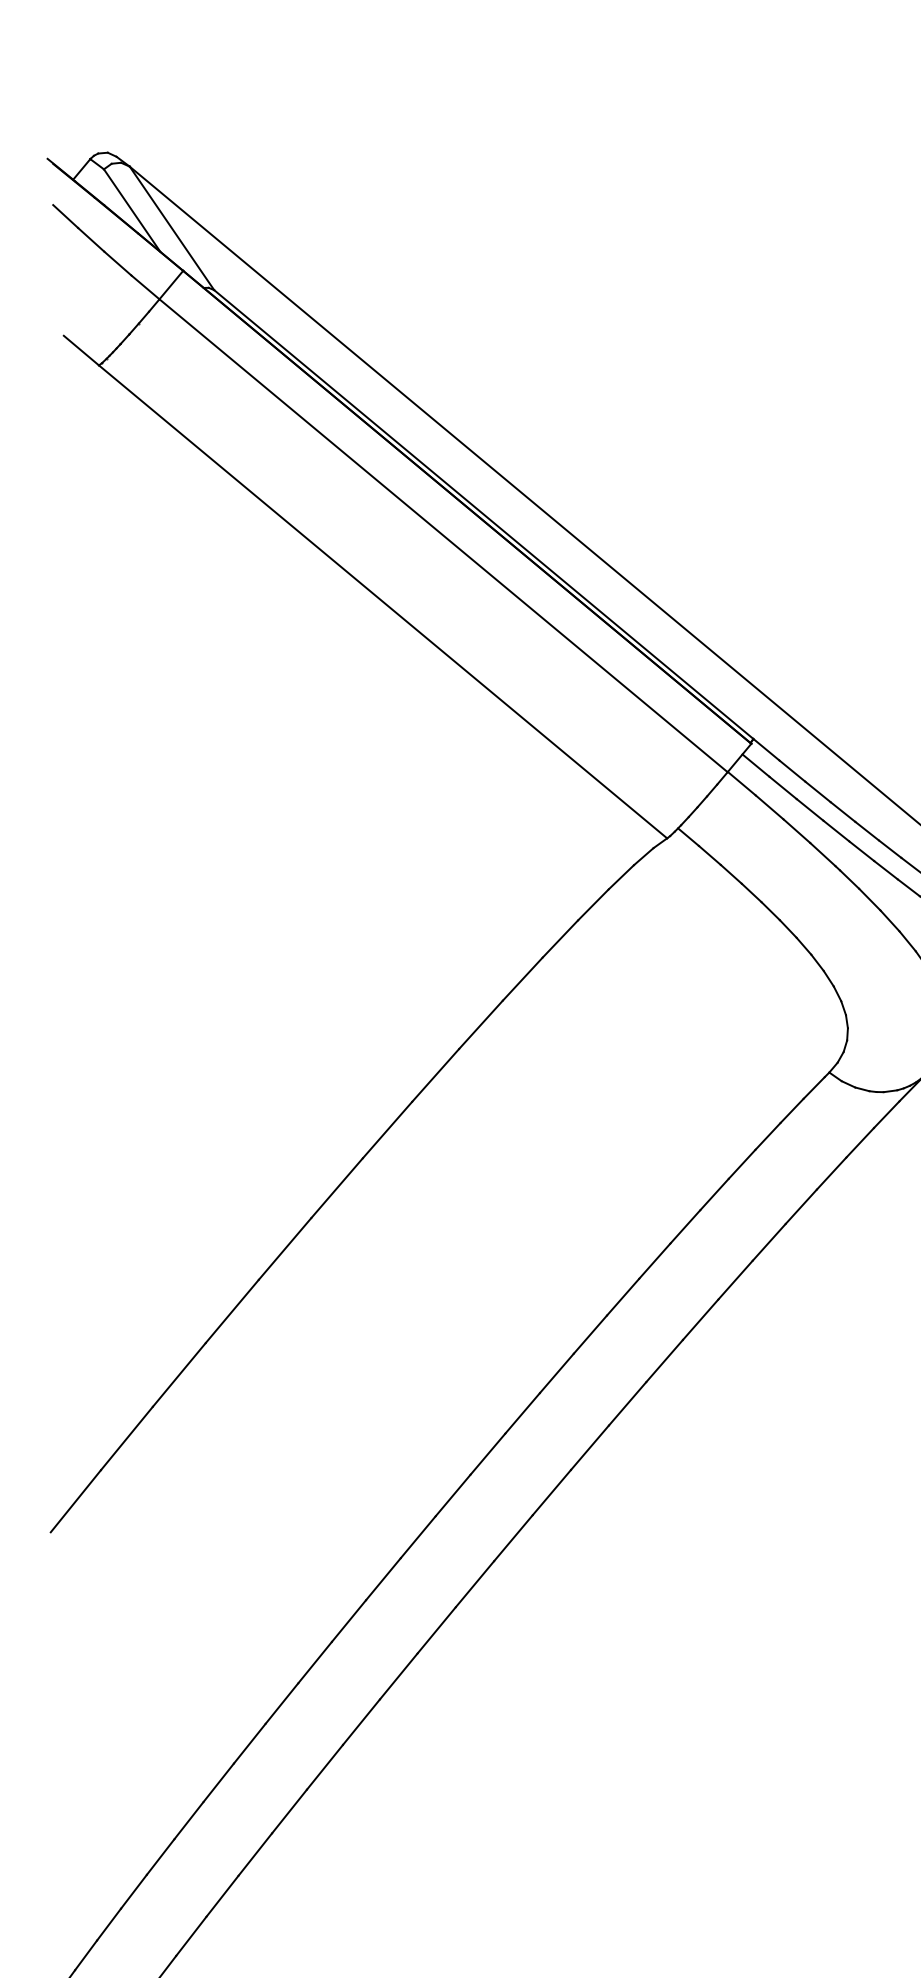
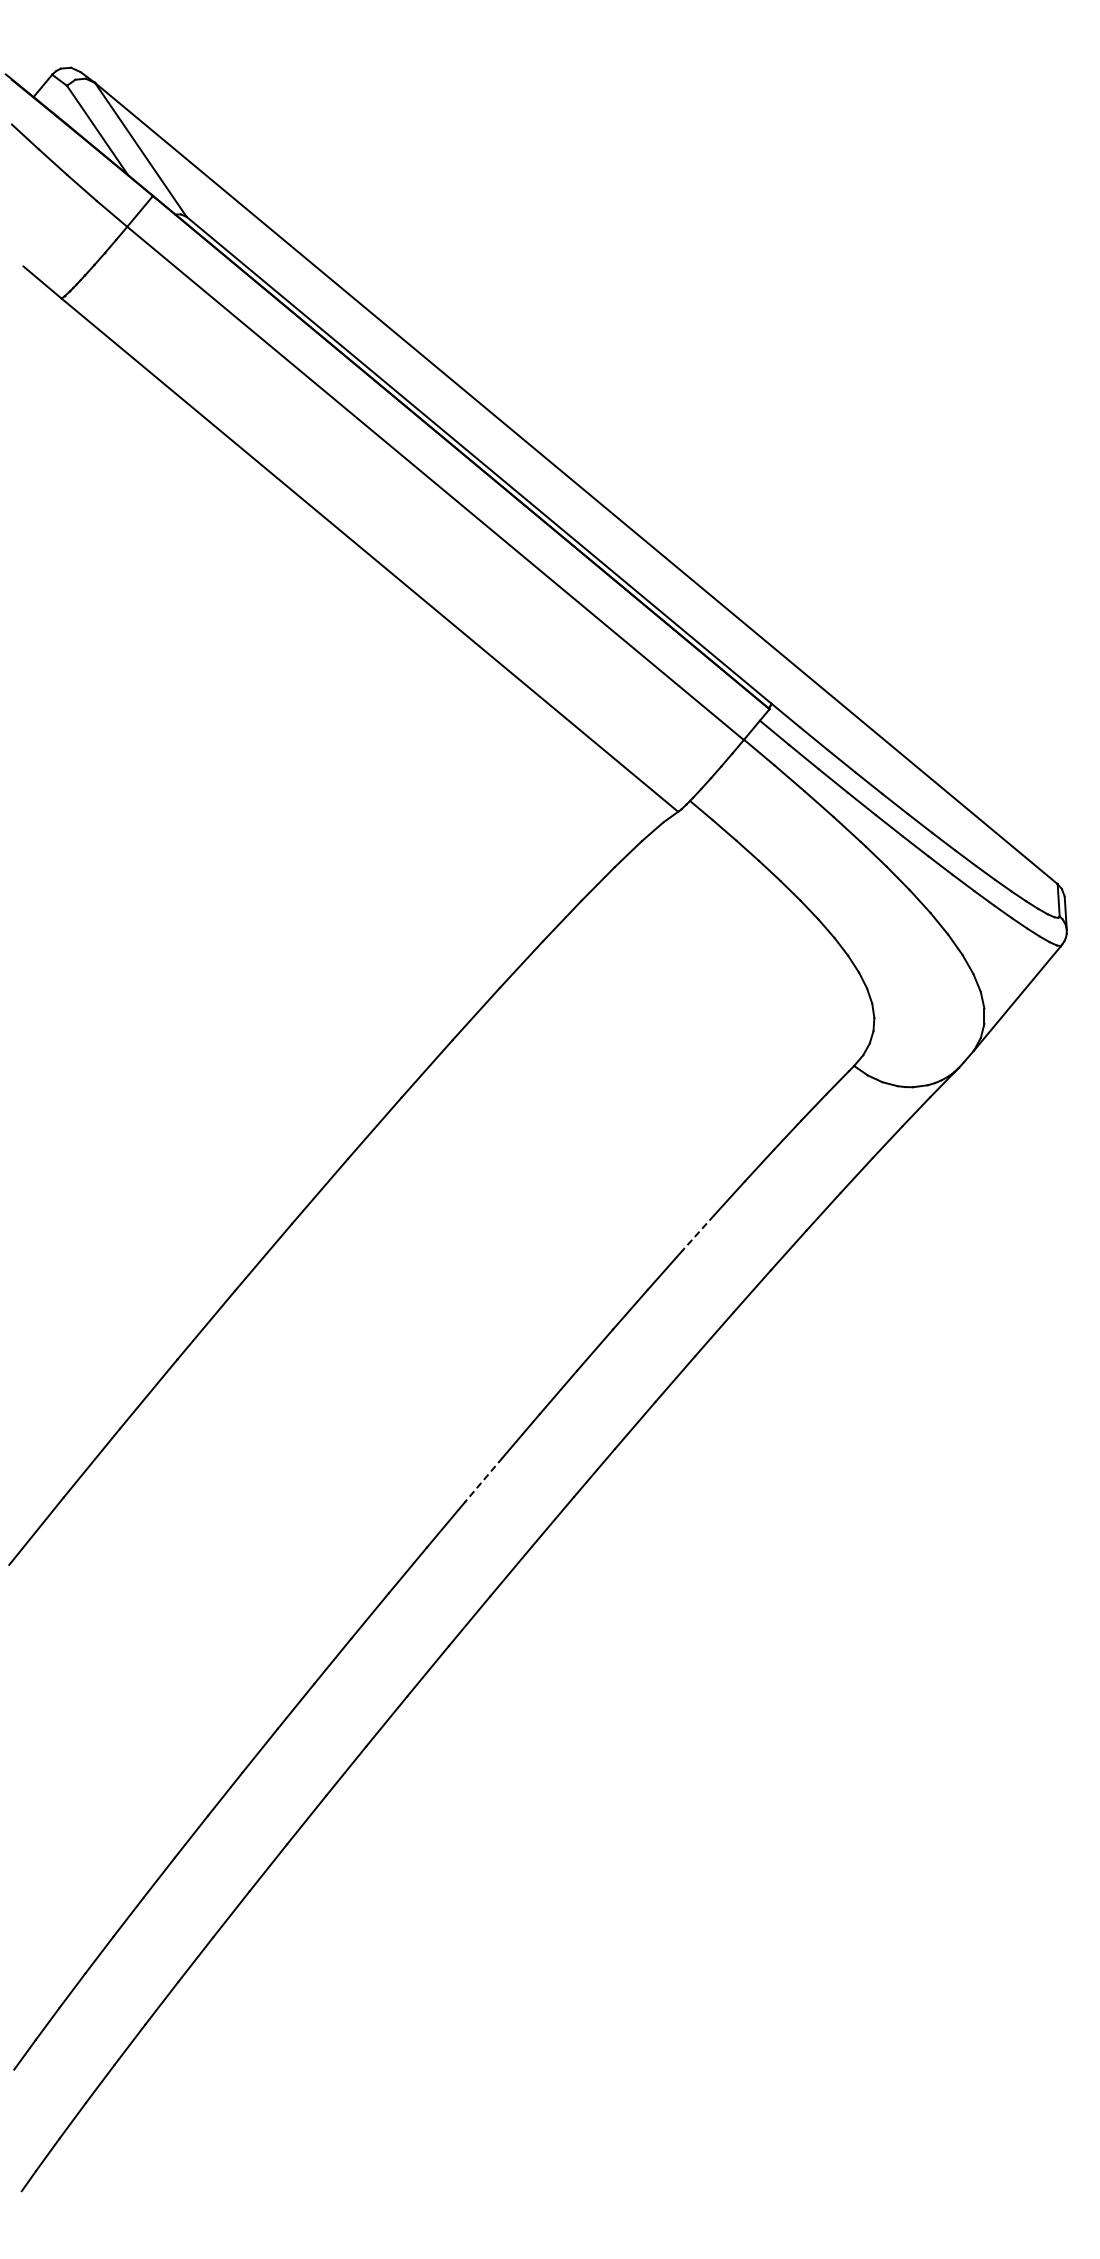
line: (684, 1226) -> (697, 1233), solid -> dashed
line: (487, 1454) -> (483, 1480), solid -> dashed

